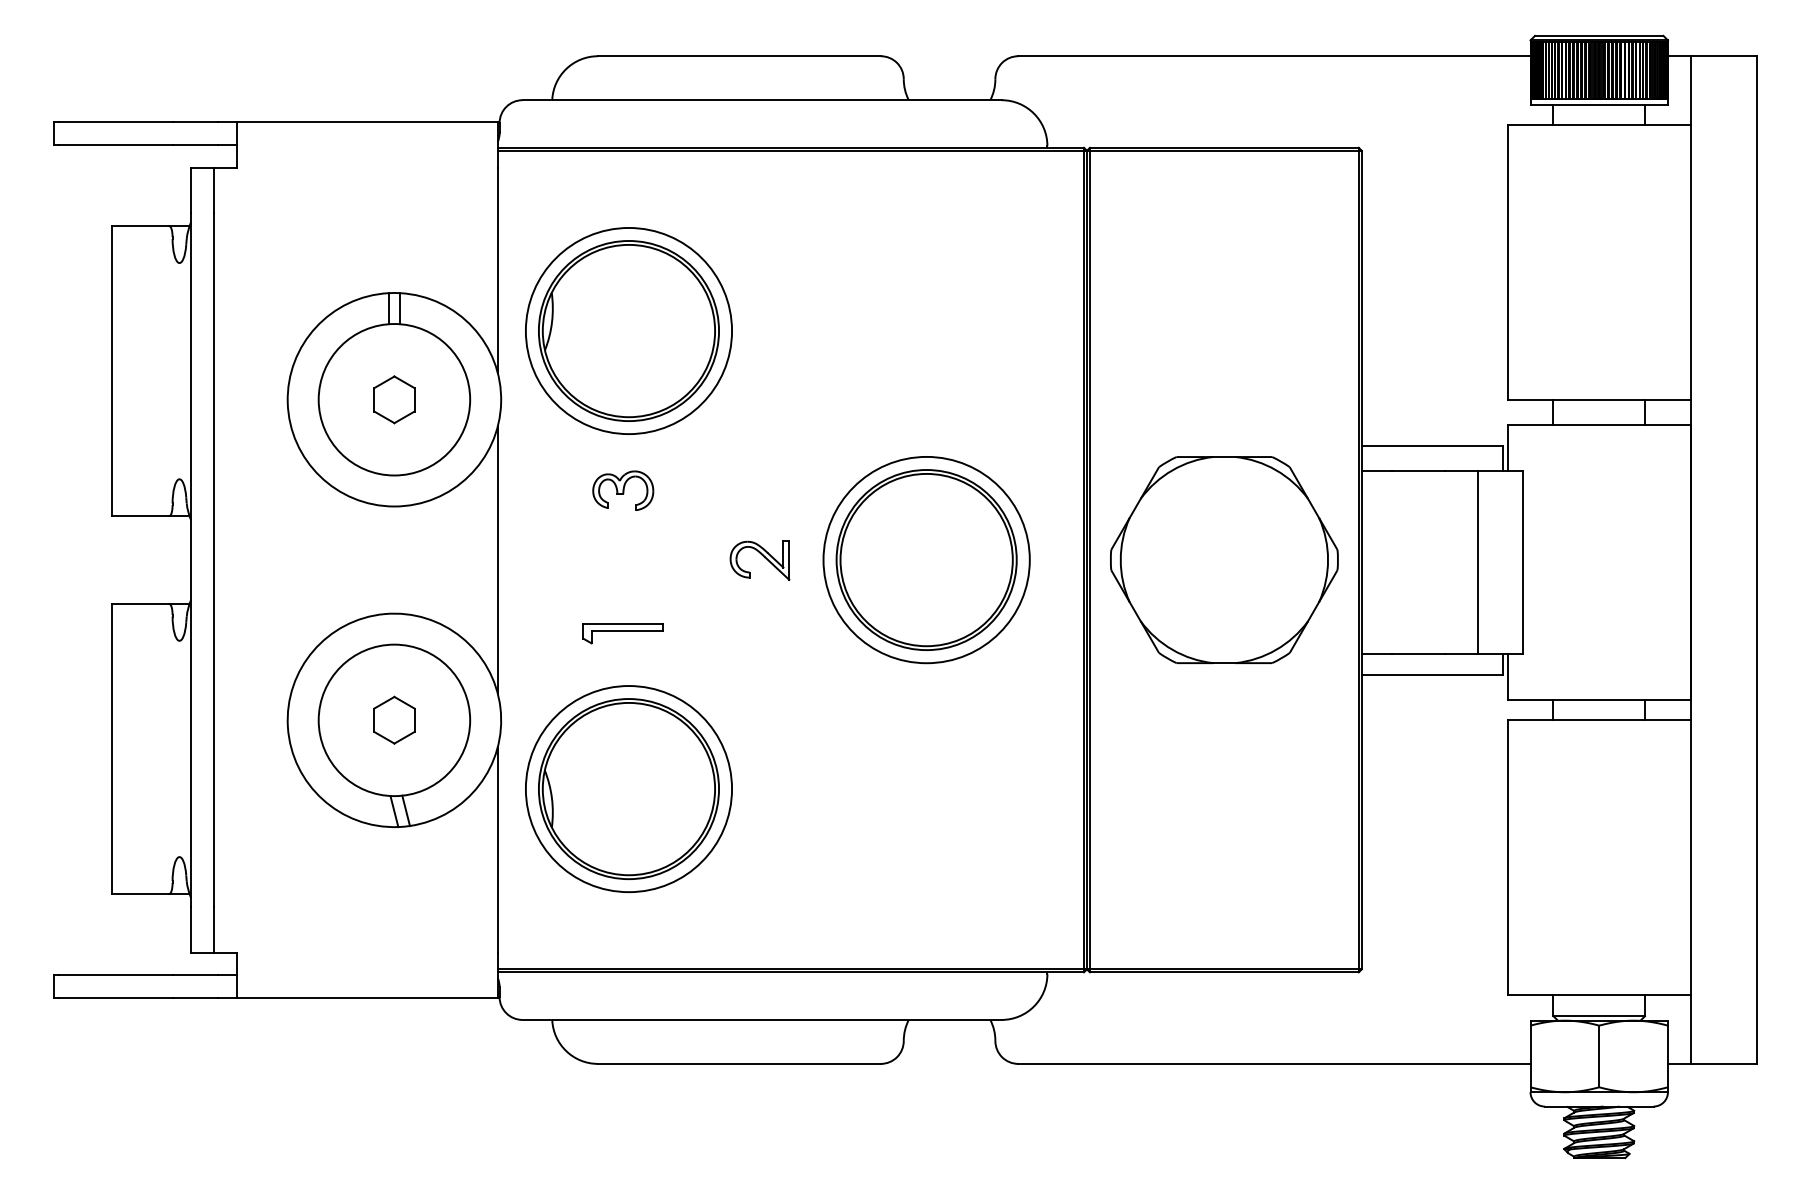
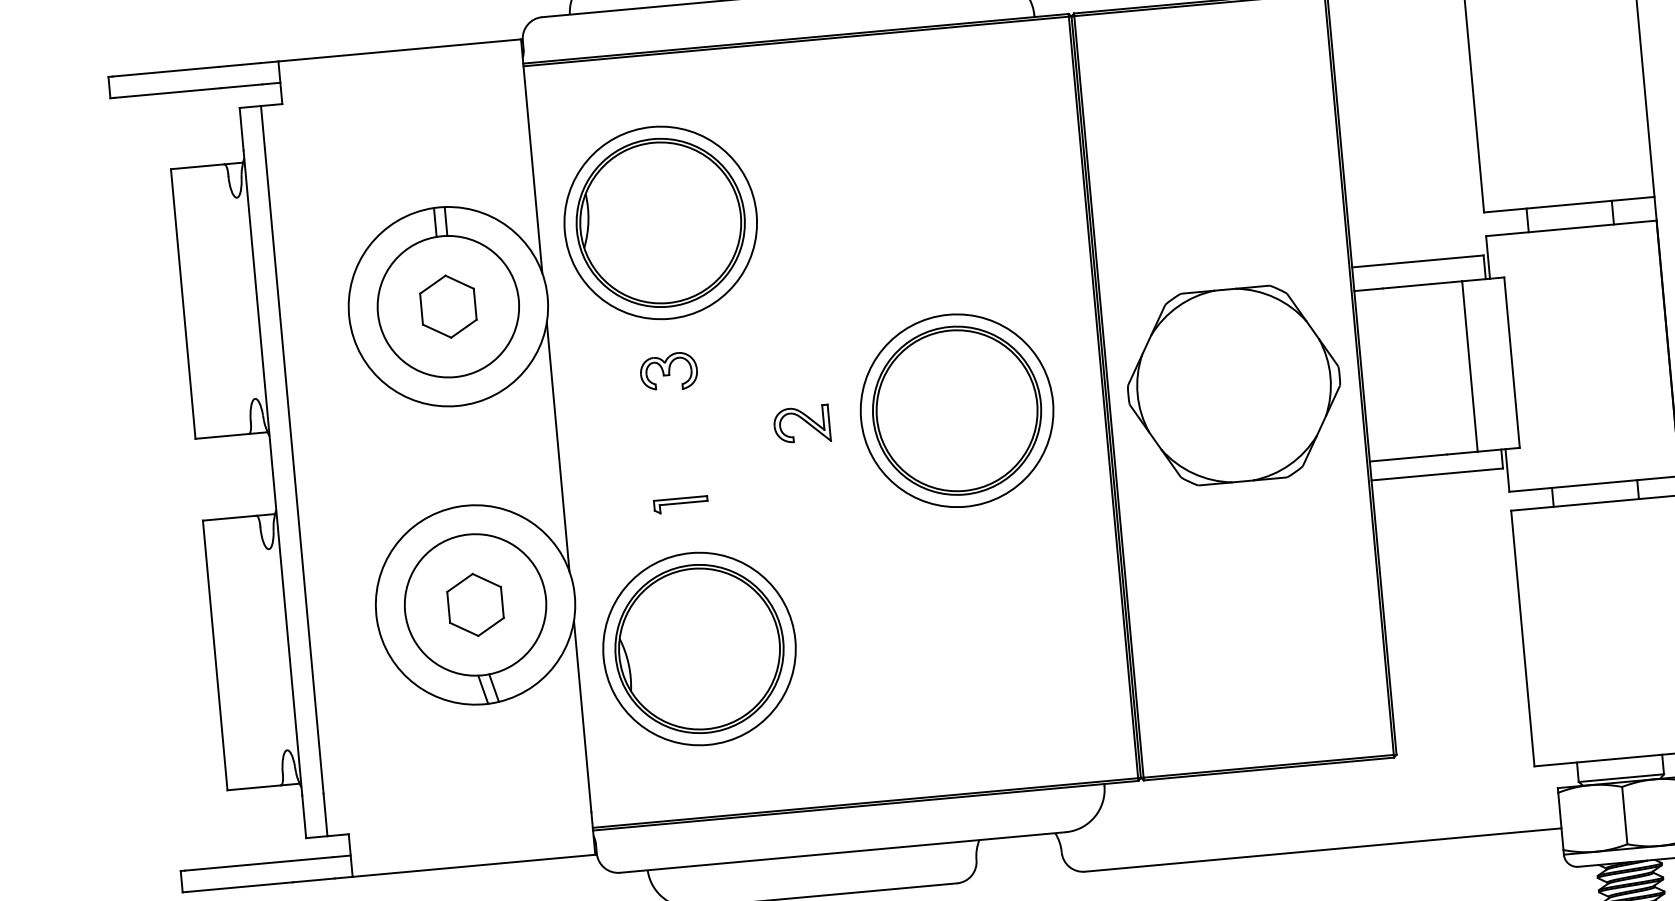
part: (394, 399) -> (448, 306), size x1.43
part: (622, 633) -> (680, 504), size x0.71
part: (394, 719) -> (475, 604), size x1.43

